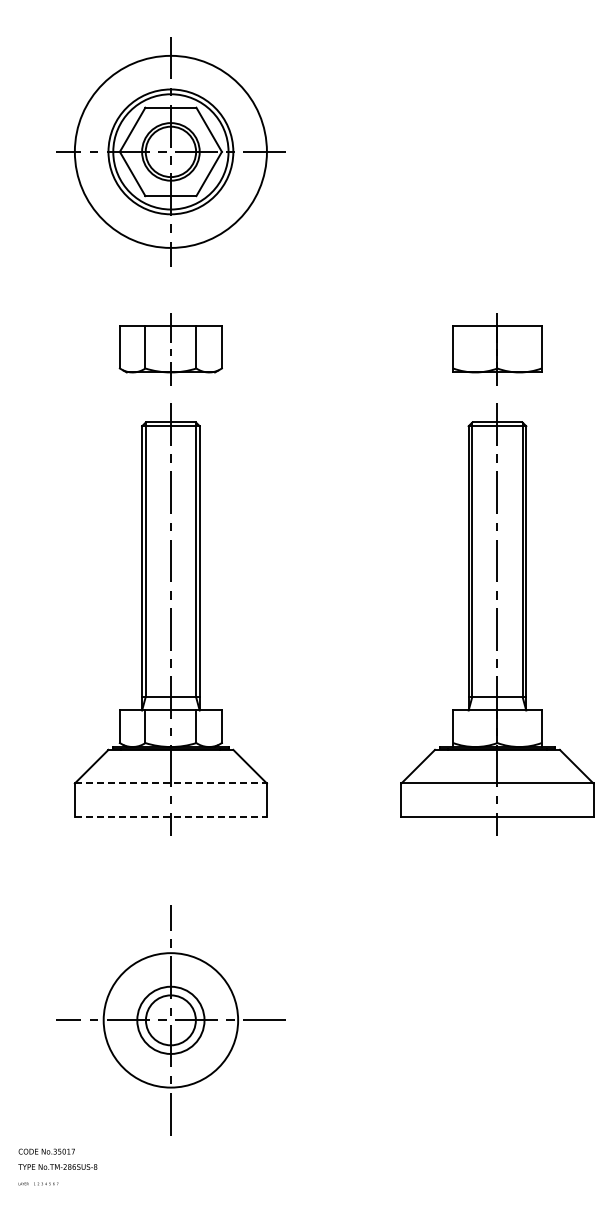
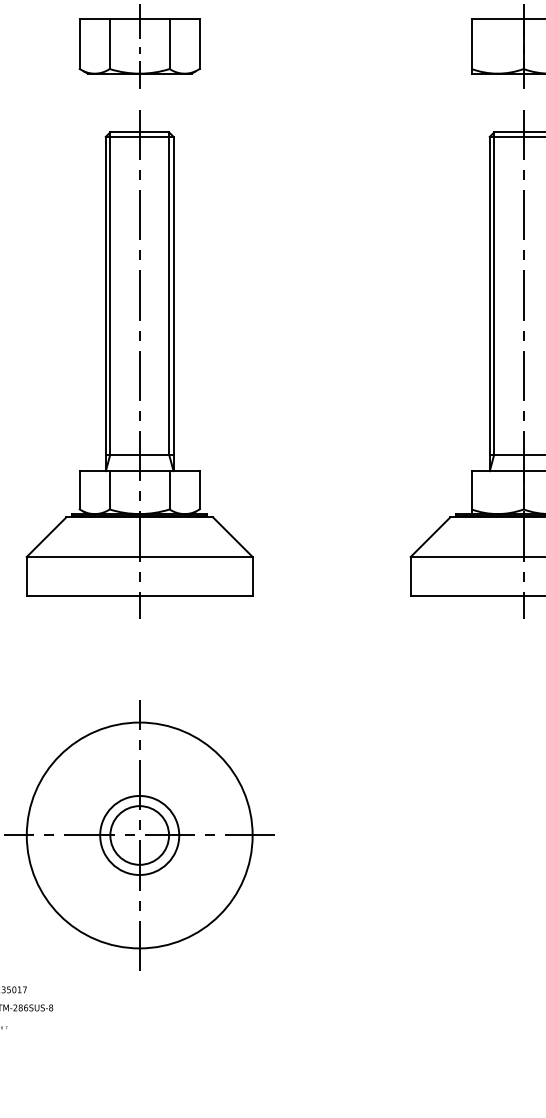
line: (171, 783) -> (140, 556), dashed -> solid
line: (171, 817) -> (140, 596), dashed -> solid
circle: (170, 1020) -> (139, 835), size x1.43

